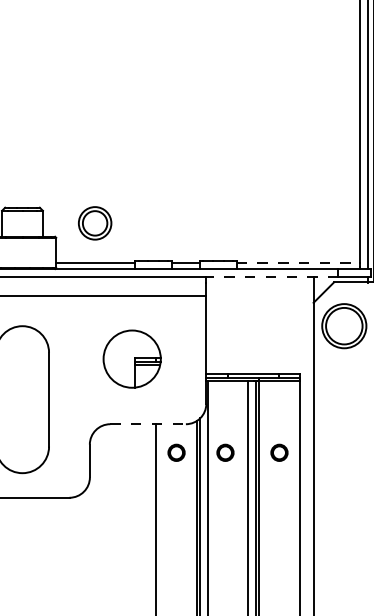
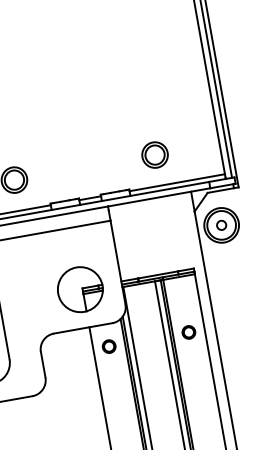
part: (276, 223) -> (154, 155), added
line: (298, 262) -> (177, 182), dashed -> solid
line: (271, 277) -> (158, 197), dashed -> solid
circle: (343, 325) -> (220, 224), added
part: (131, 358) -> (79, 289), moved
line: (148, 424) -> (83, 328), dashed -> solid
circle: (225, 452) -> (147, 339), removed

